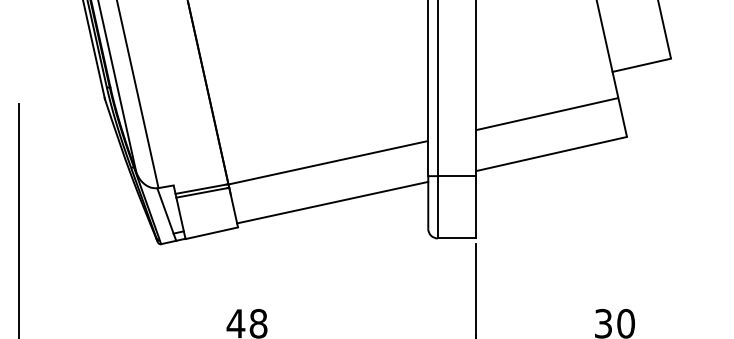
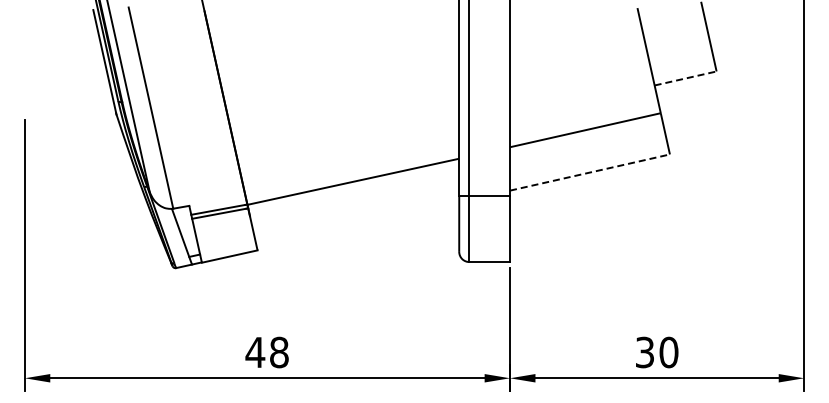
line: (641, 65) -> (685, 78), solid -> dashed
line: (551, 153) -> (589, 172), solid -> dashed
line: (332, 203) -> (357, 224), removed

